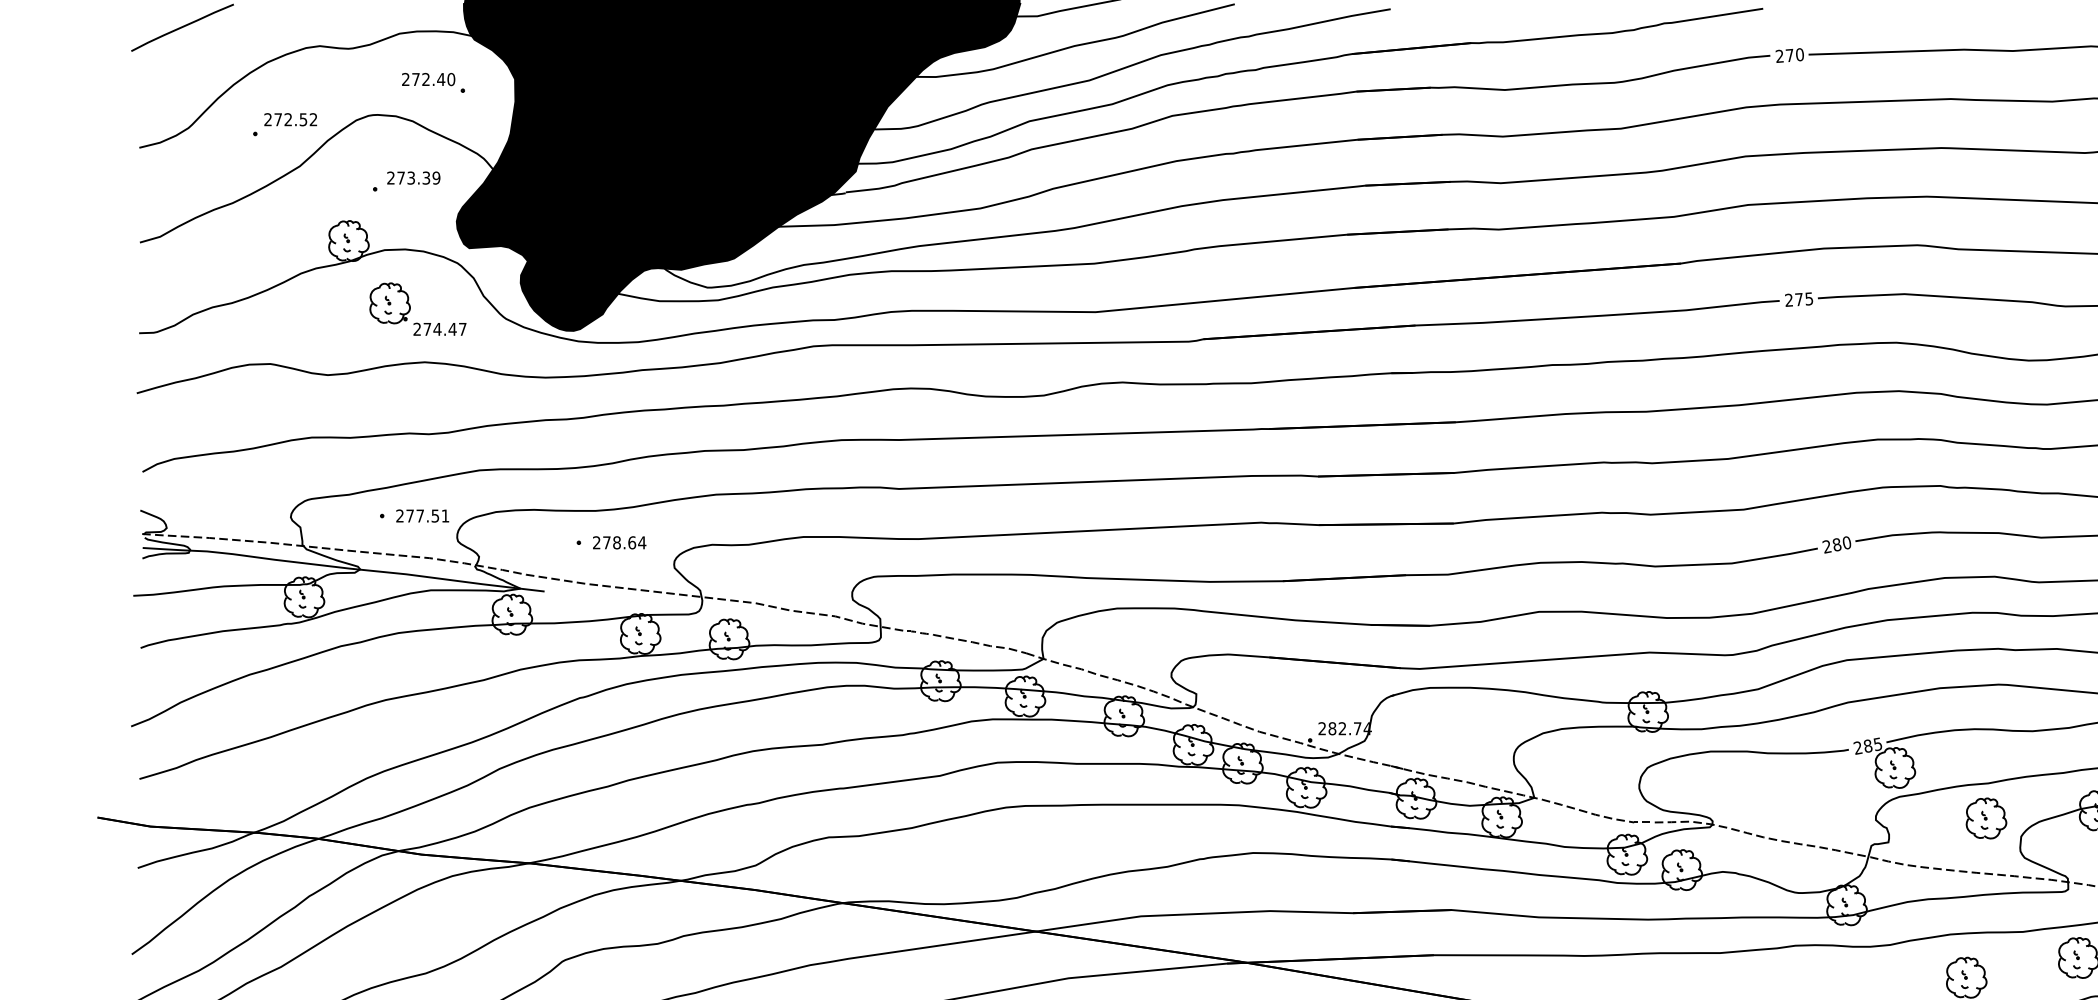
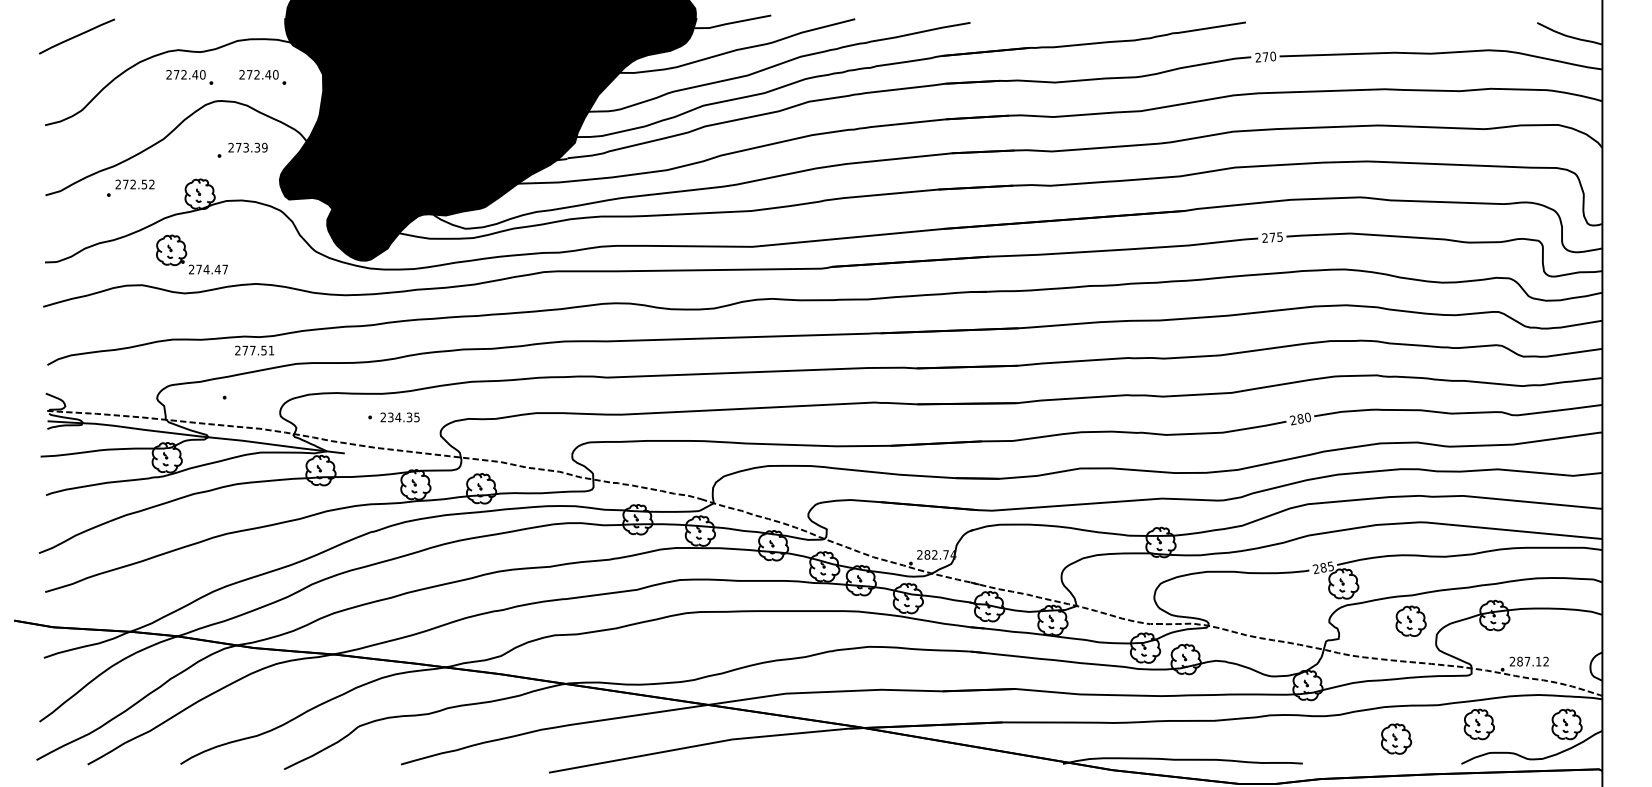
part: (334, 83) -> (189, 77), added
part: (284, 123) -> (130, 187), moved
part: (417, 308) -> (191, 254), moved
text: (422, 515) -> (254, 350), moved
text: (625, 542) -> (404, 417), 278.64 -> 234.35

